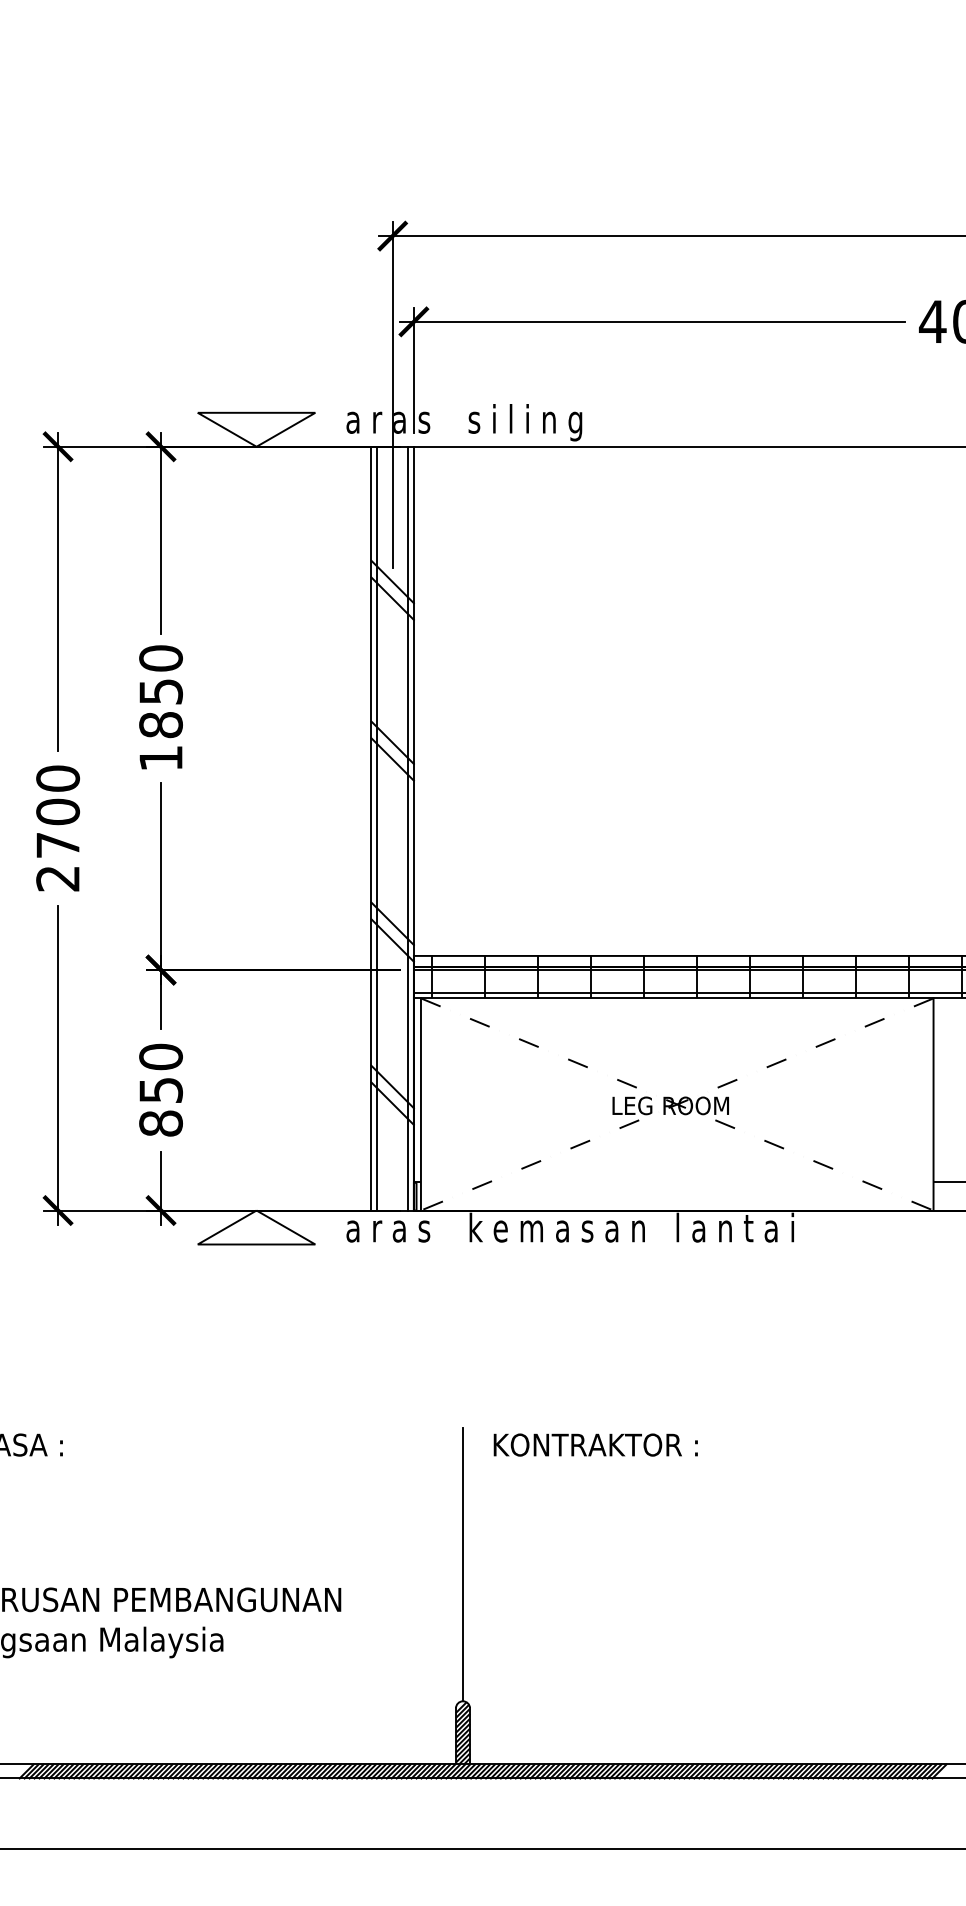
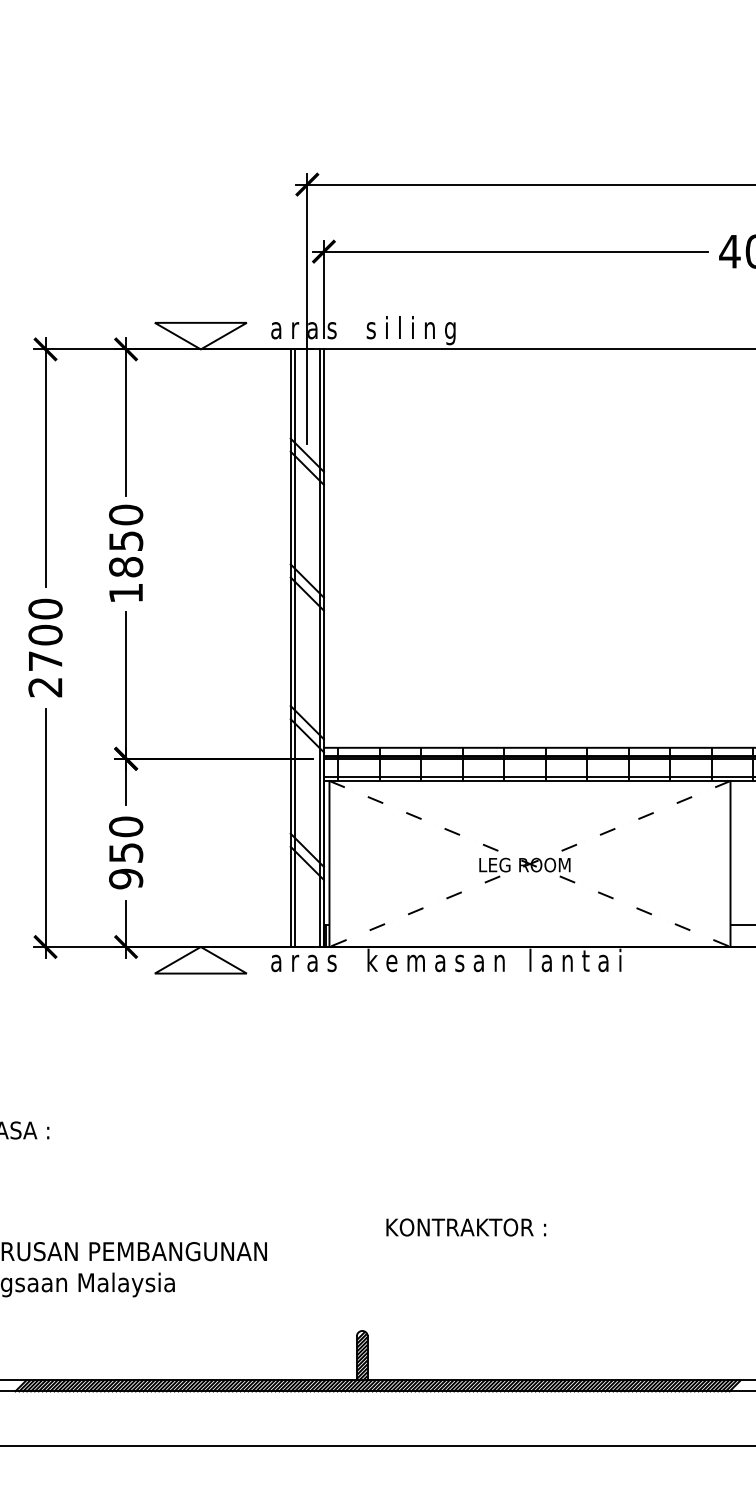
text: (161, 1122) -> (126, 878), 850 -> 950
text: (596, 1445) -> (466, 1227), moved
line: (463, 1563) -> (362, 1223), removed

